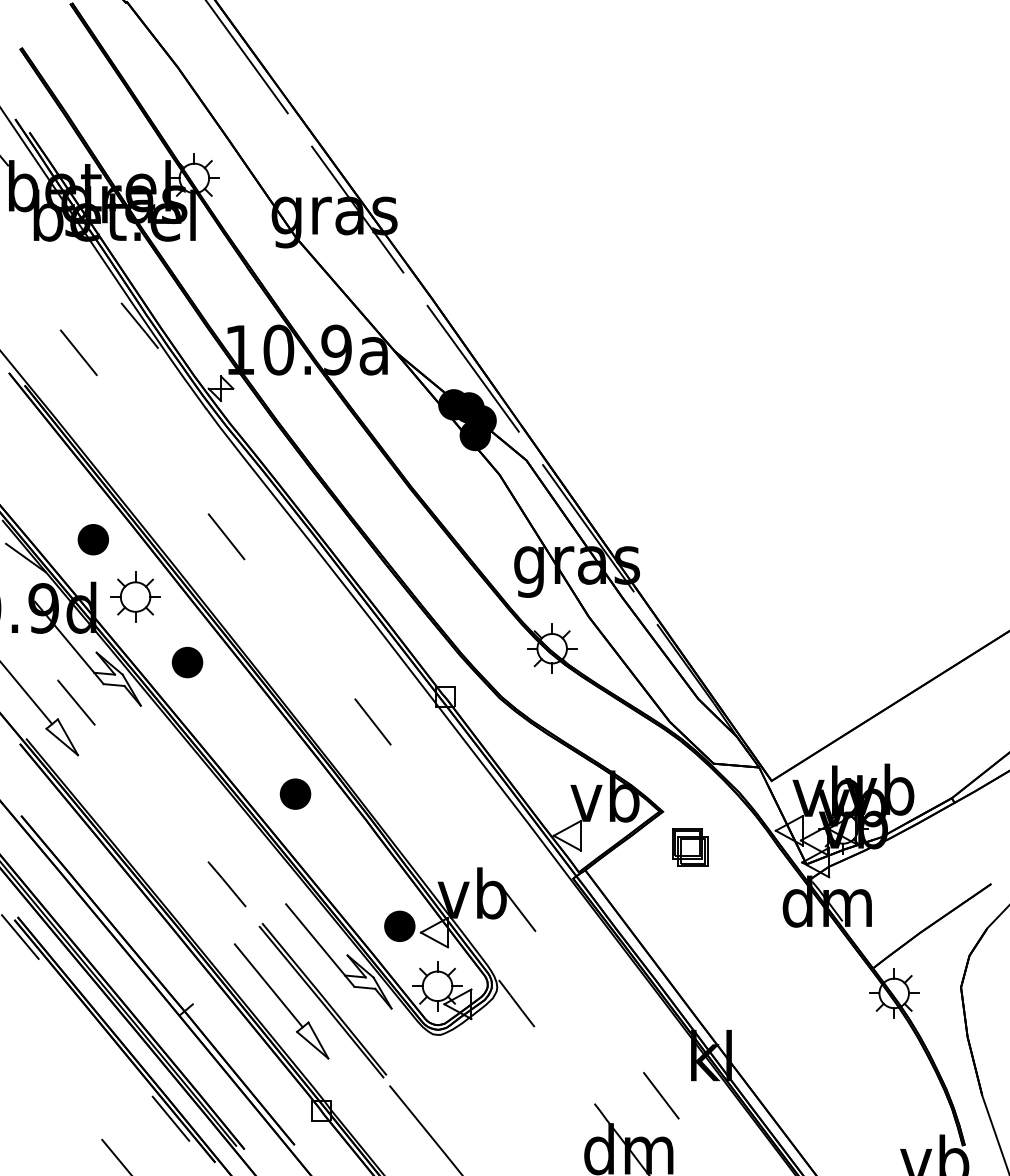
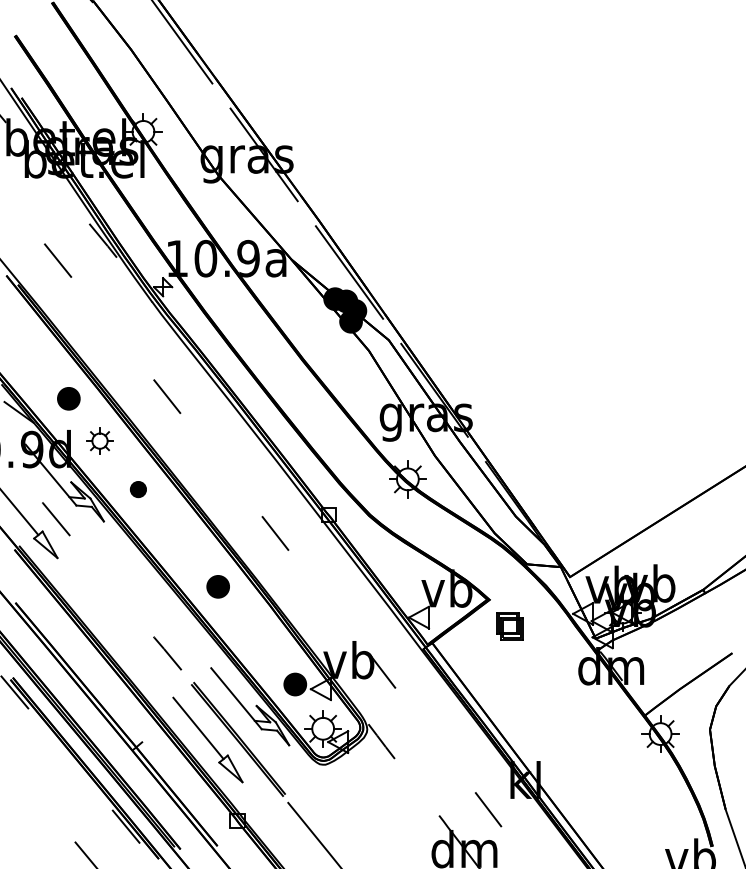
part: (134, 596) -> (99, 440), size x0.7
part: (187, 662) -> (138, 489), size x0.7

